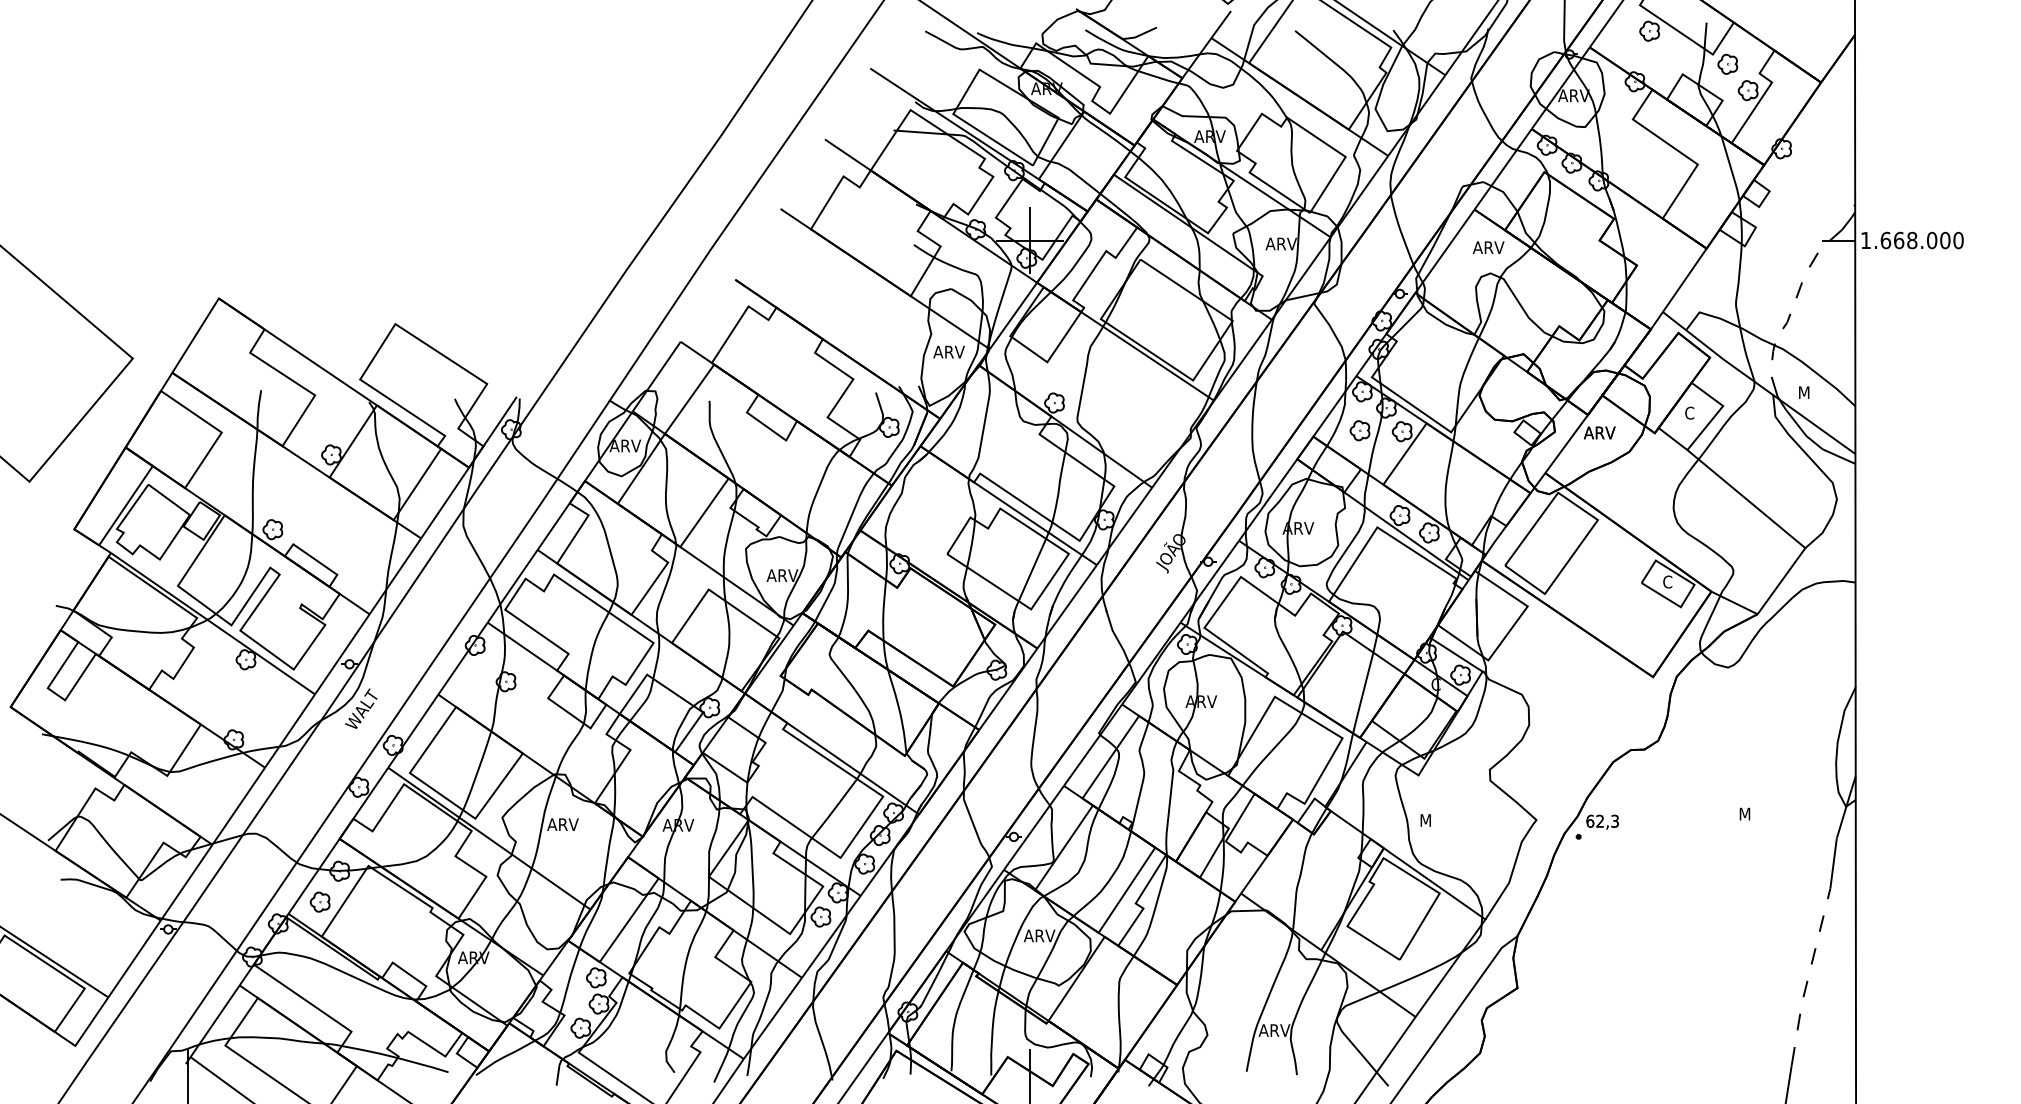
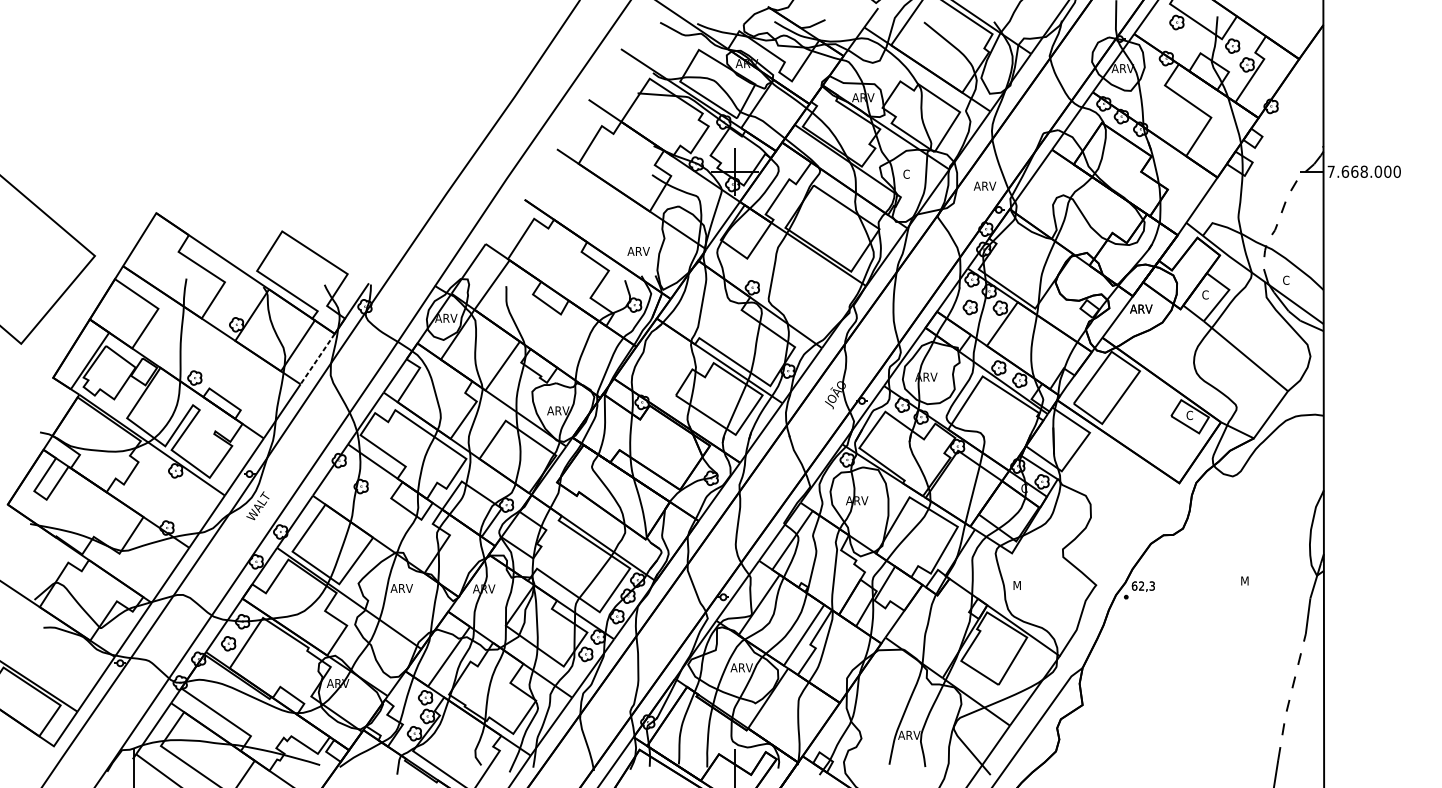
text: (1865, 240) -> (1330, 171), 1.668.000 -> 7.668.000
text: (1280, 243) -> (913, 173), ARV -> C
text: (1488, 247) -> (984, 186), moved
text: (948, 351) -> (638, 250), moved
text: (1803, 392) -> (1286, 280), M -> C
line: (445, 503) -> (317, 359), solid -> dashed

